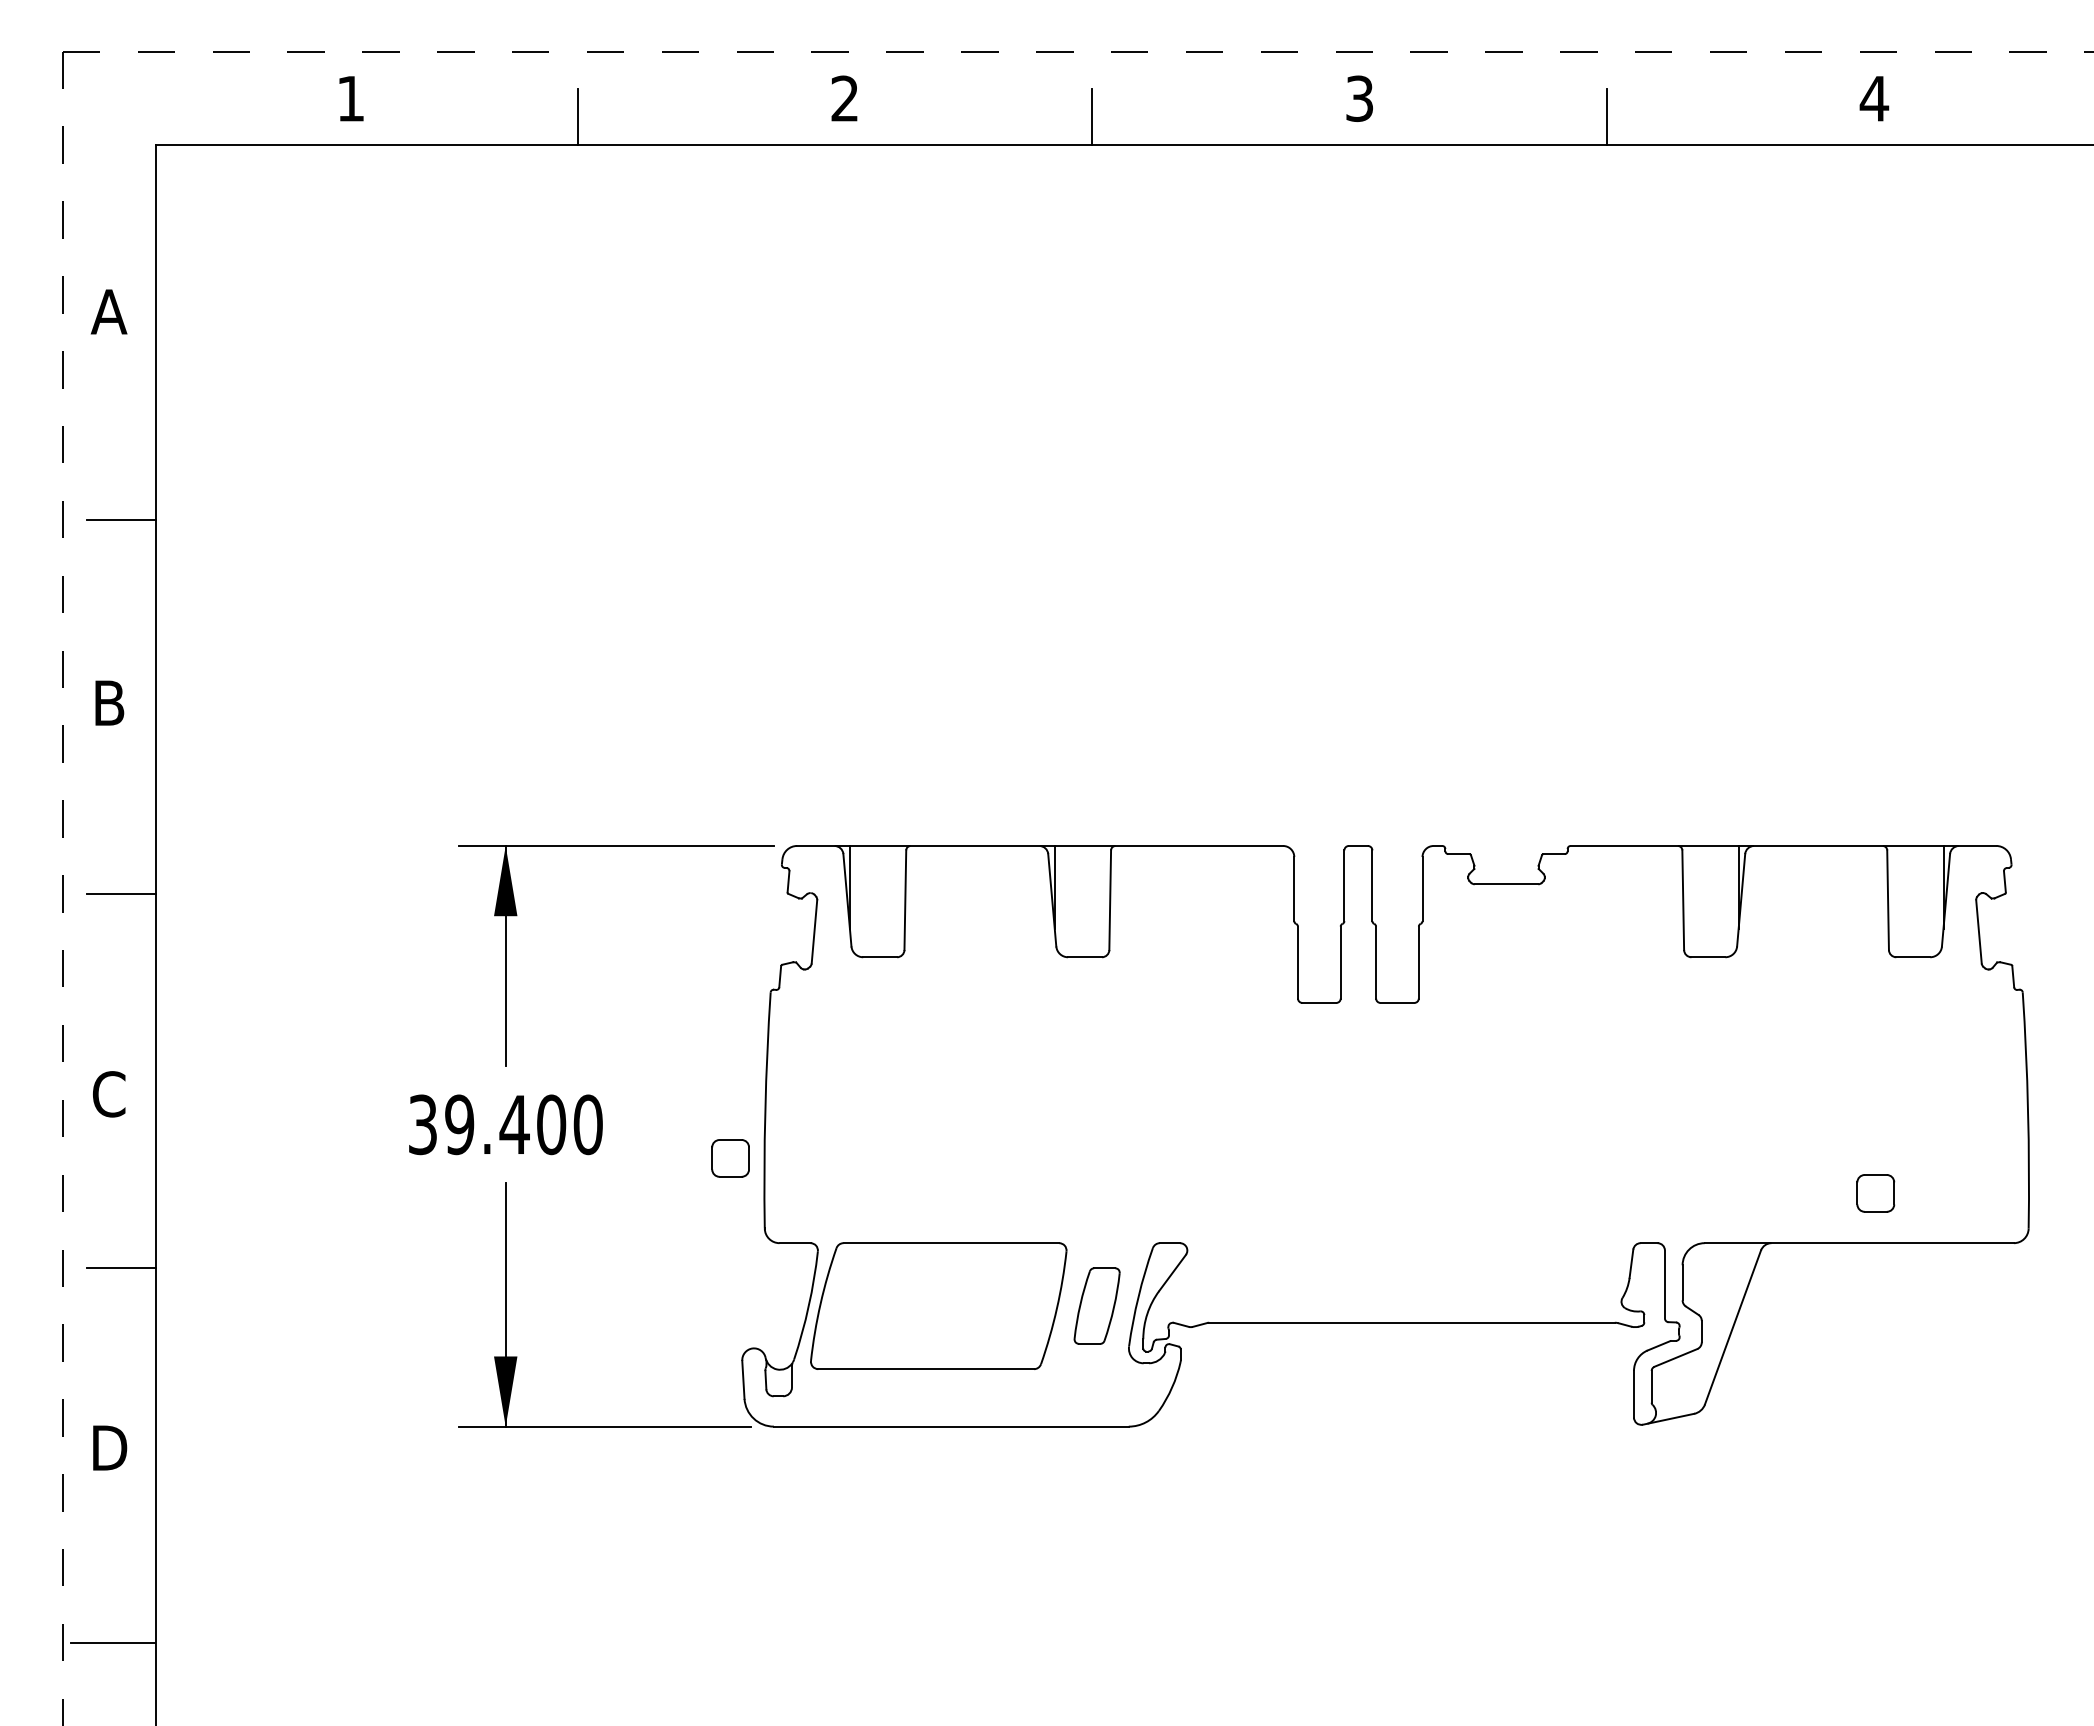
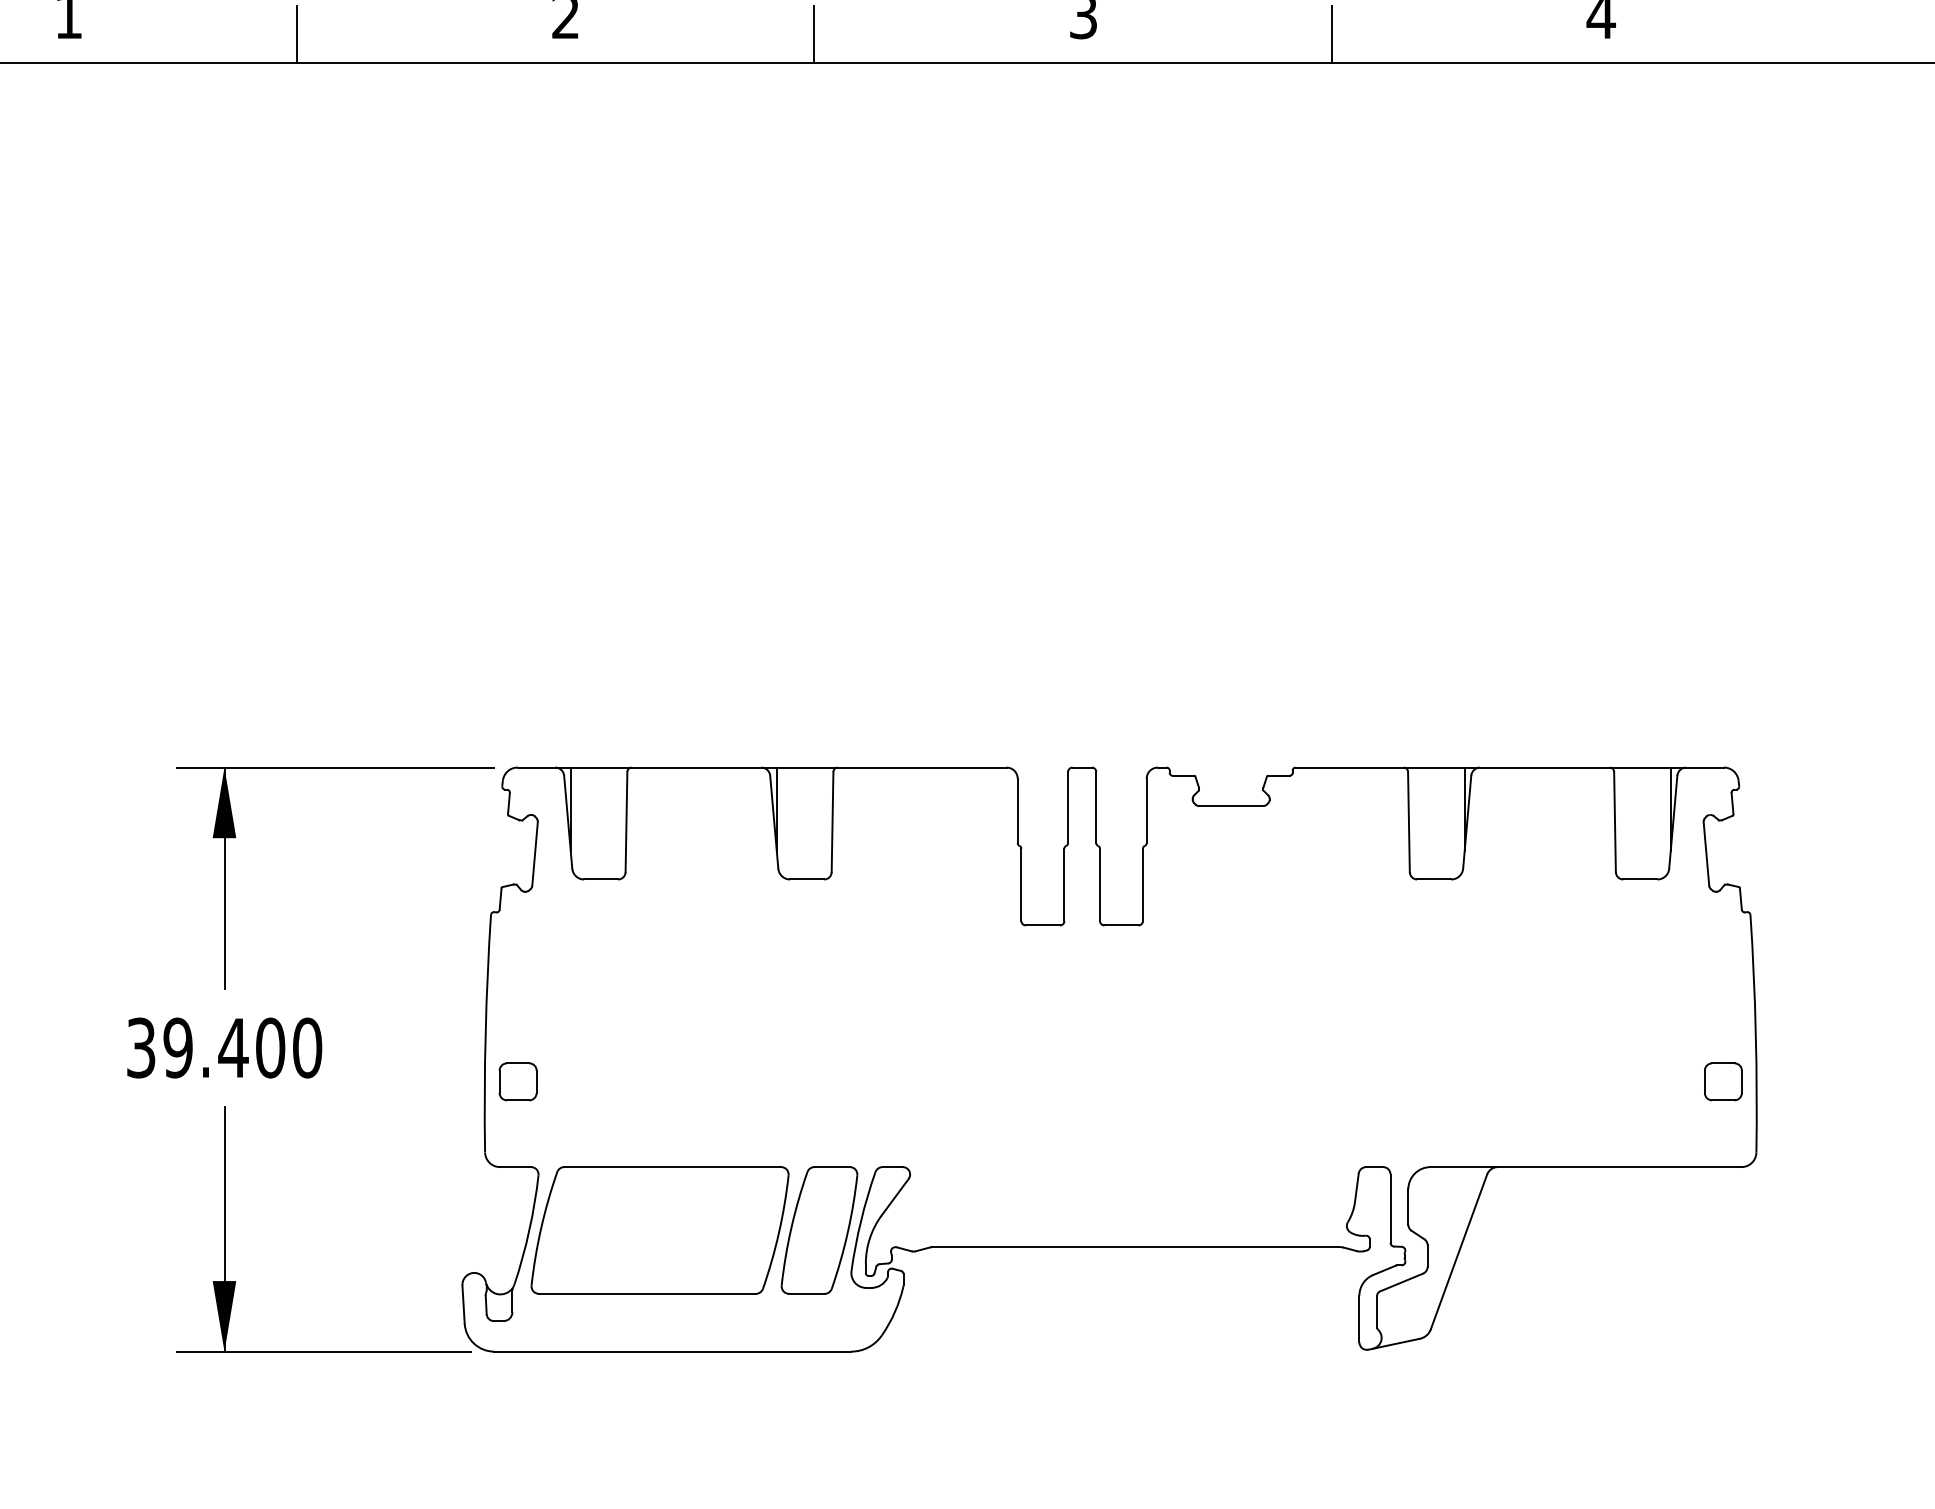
part: (730, 1158) -> (517, 1081), moved
part: (1875, 1193) -> (1723, 1081), moved
part: (1096, 1305) -> (818, 1229), size x1.67

